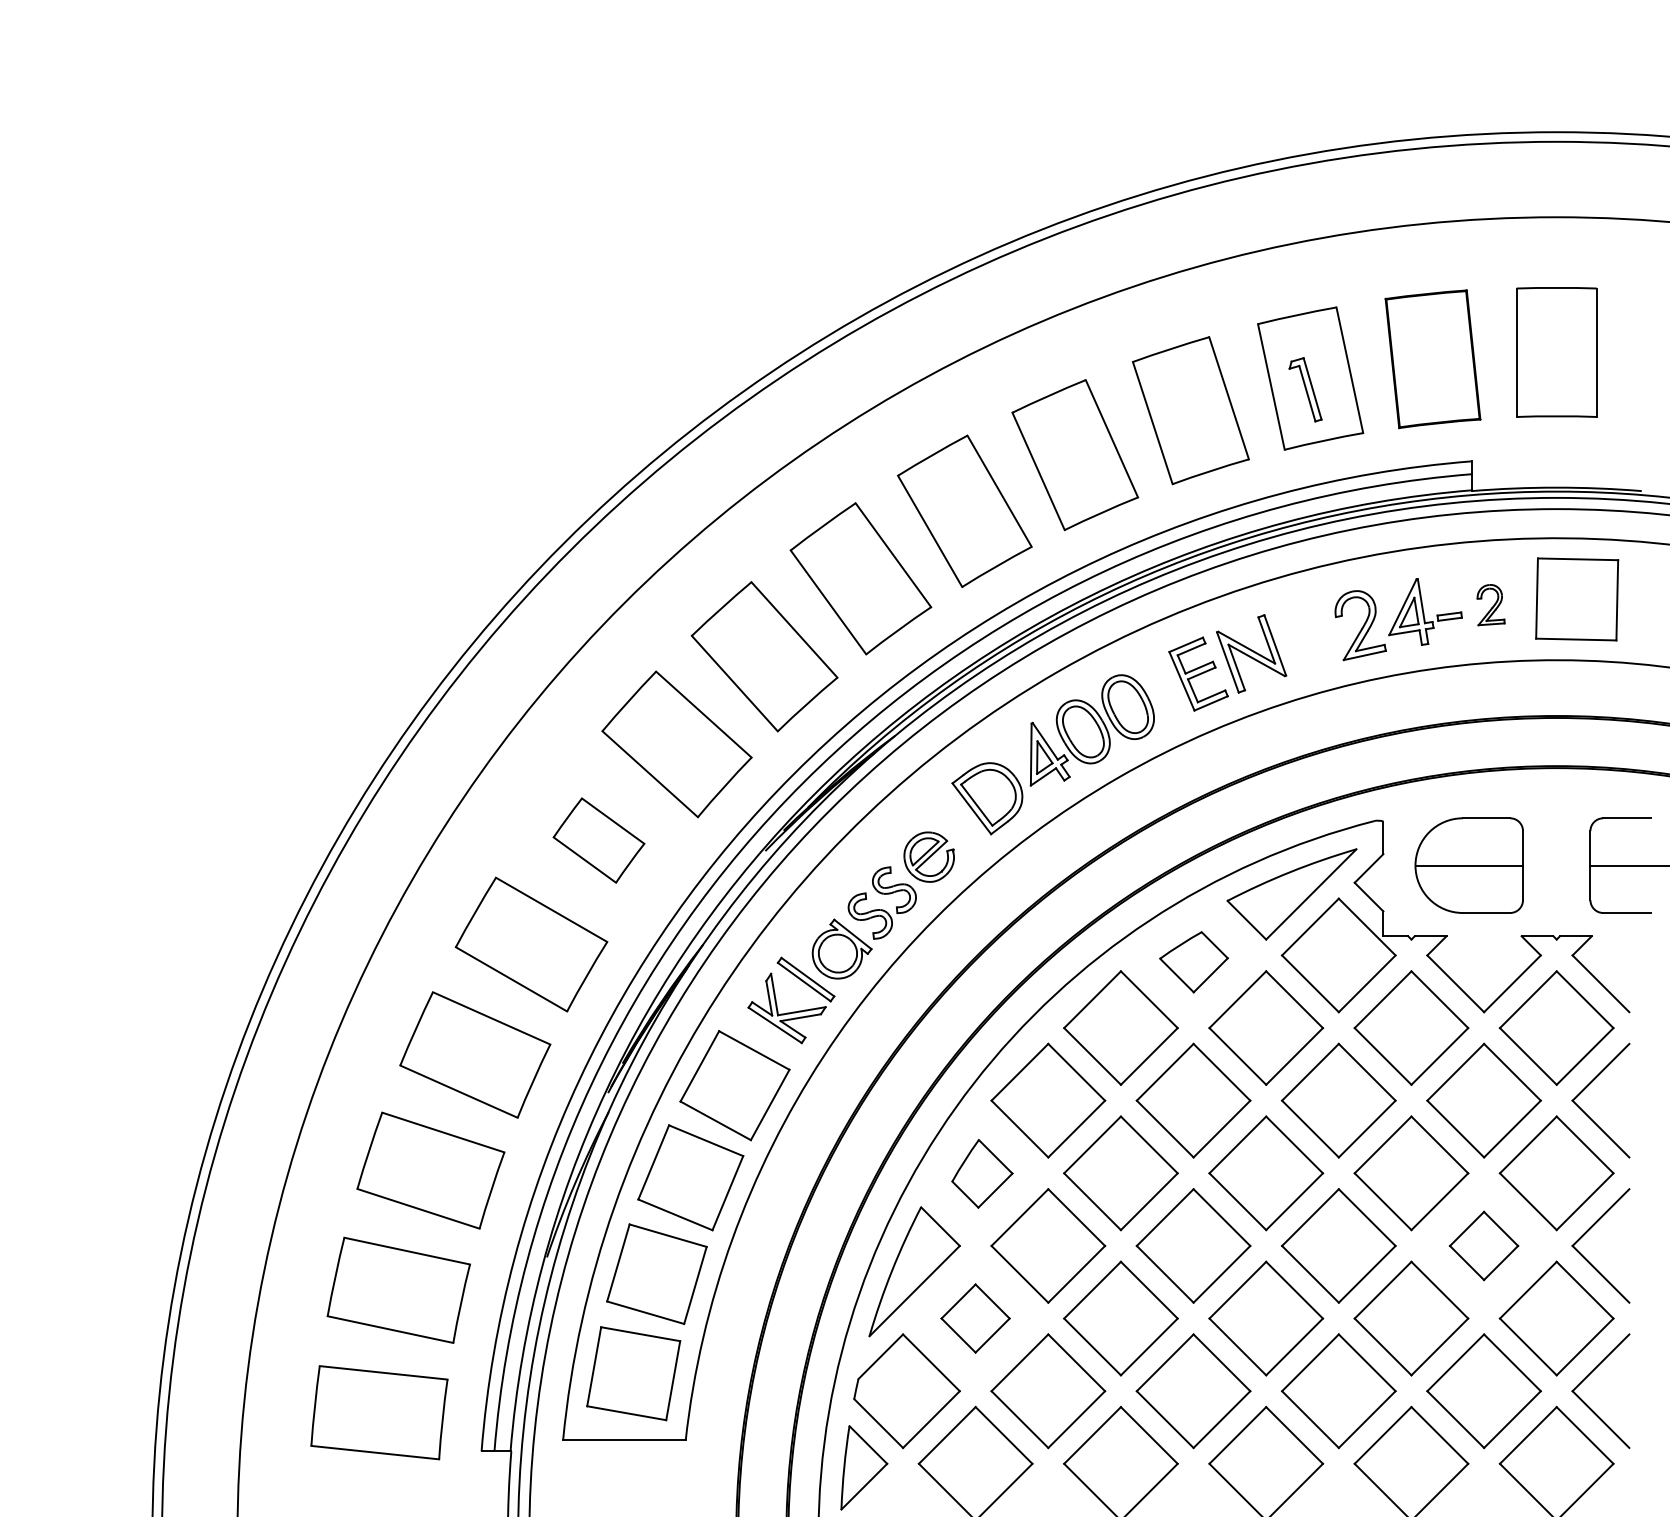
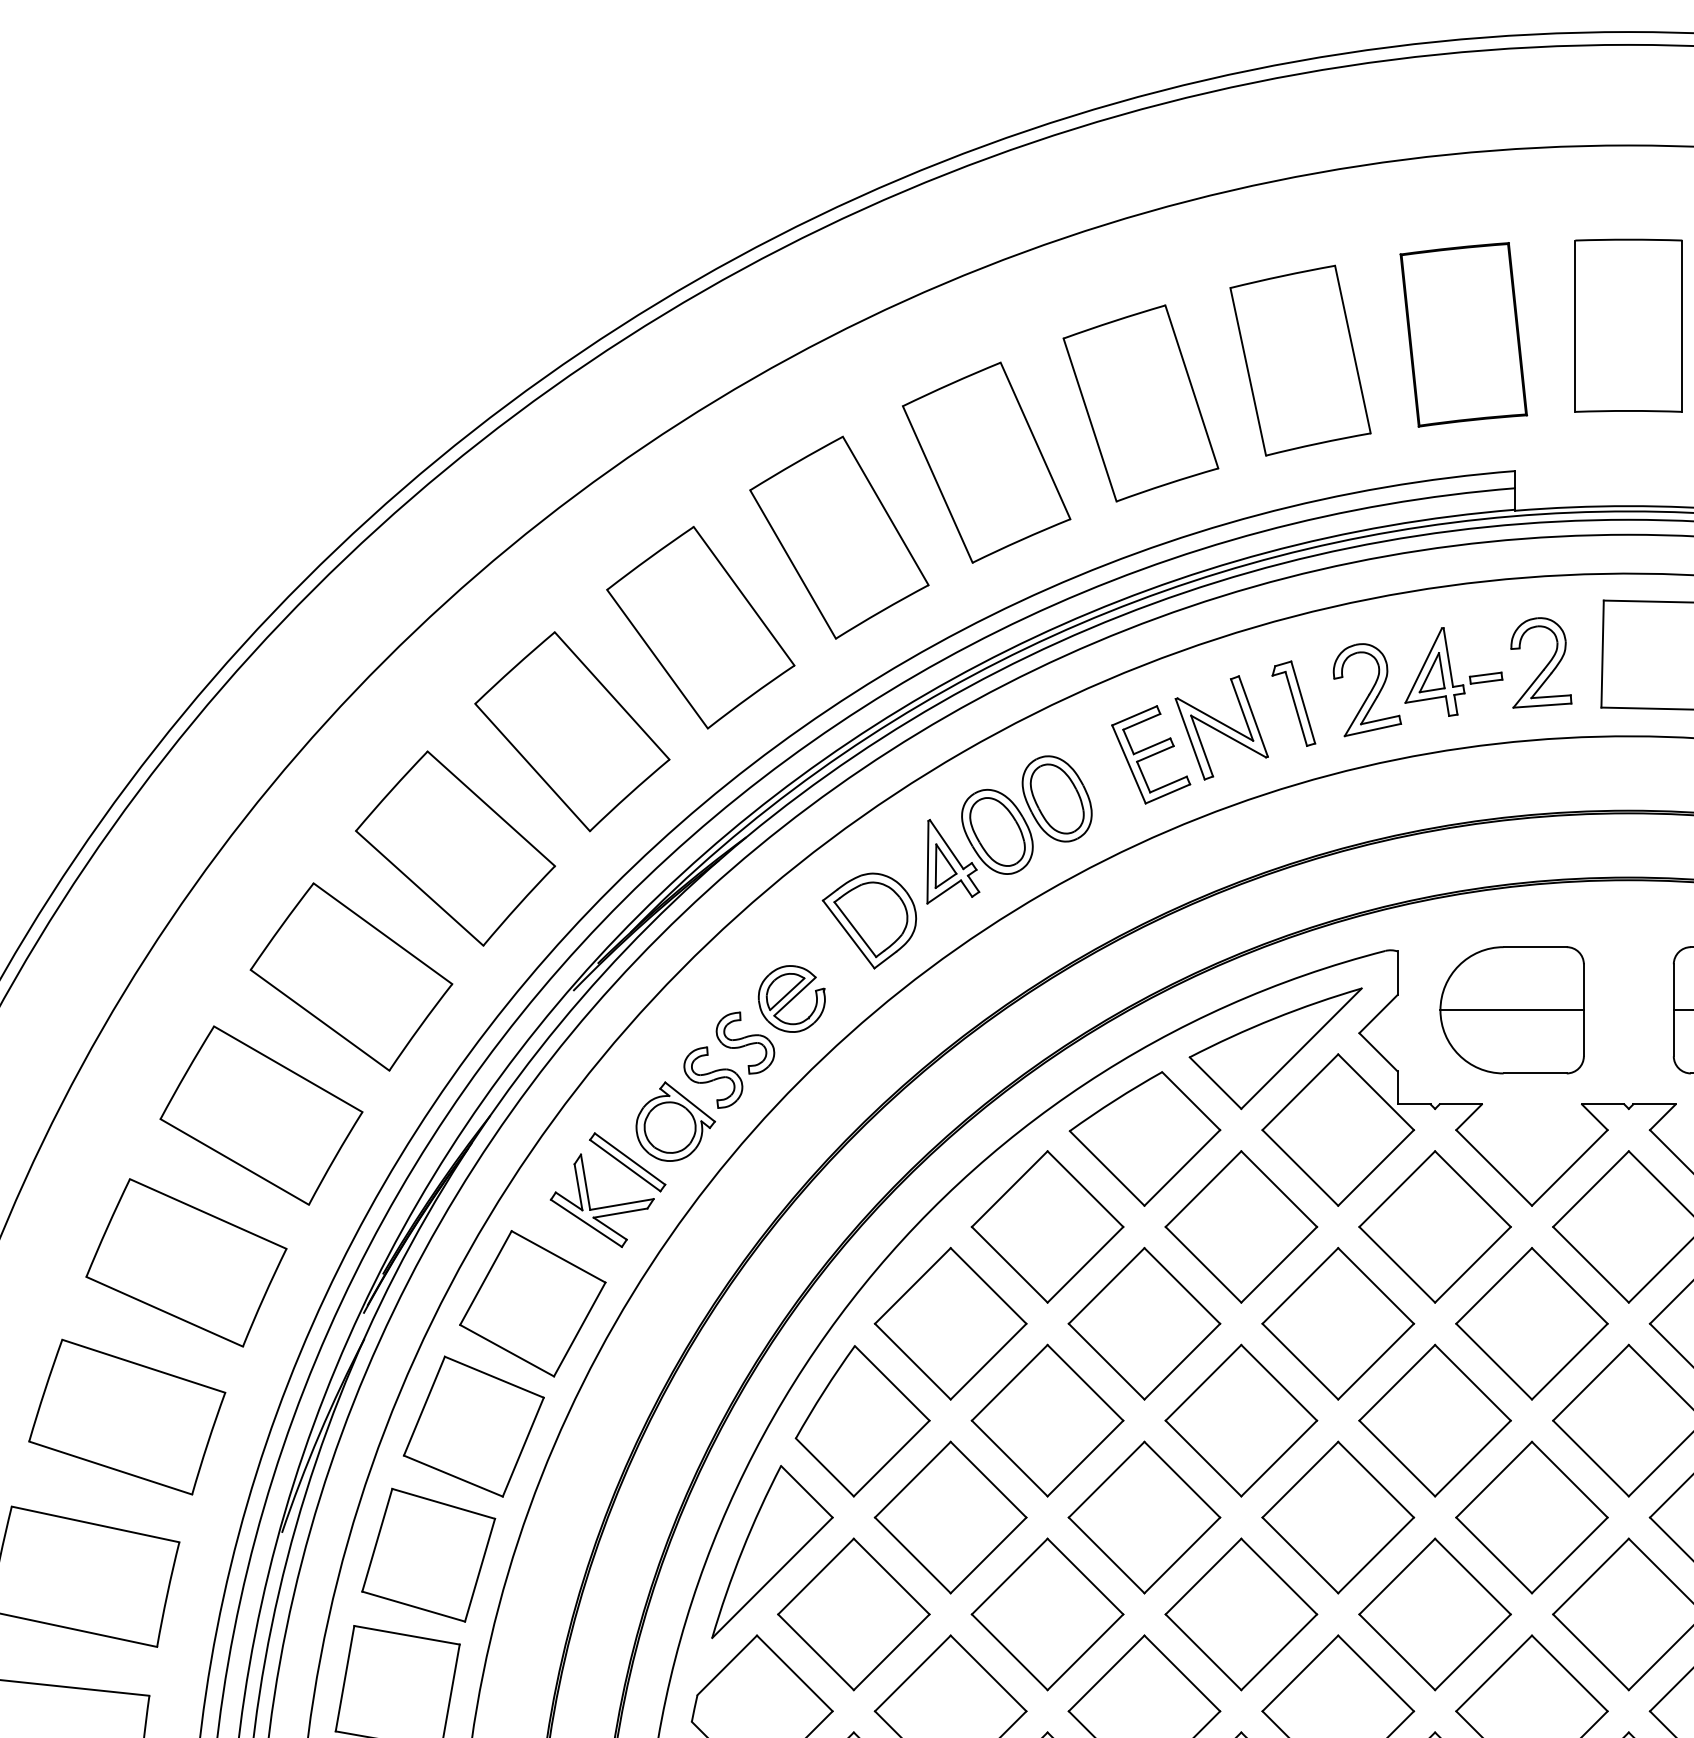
part: (1305, 389) -> (1293, 703), moved
part: (1490, 604) -> (1540, 661), size x1.67
part: (598, 840) -> (350, 976), size x1.67
part: (1193, 962) -> (1144, 1139), size x1.67
part: (982, 1173) -> (862, 1420), size x1.67
part: (1483, 1245) -> (1531, 1516), size x1.67
part: (975, 1318) -> (853, 1614), size x1.67

